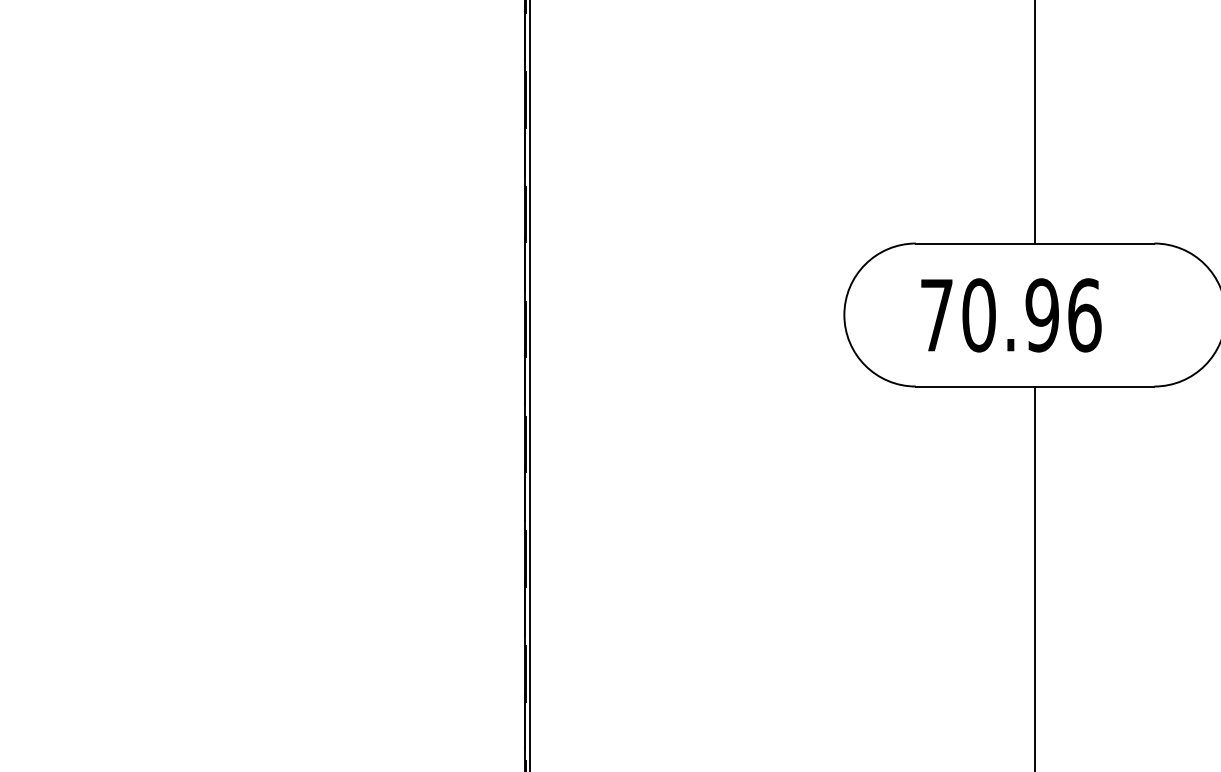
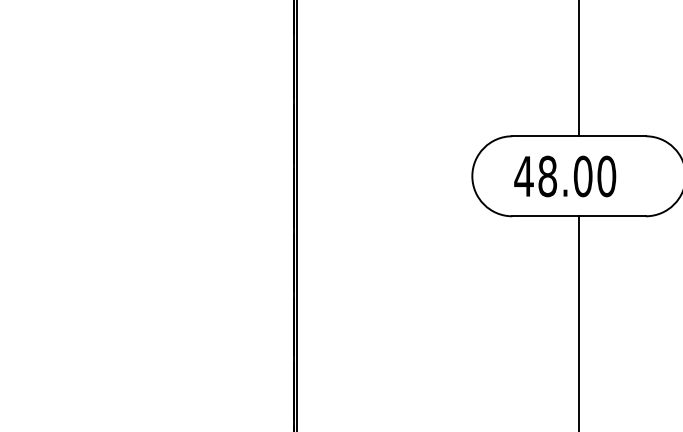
text: (1010, 315) -> (565, 176), 70.96 -> 48.00

